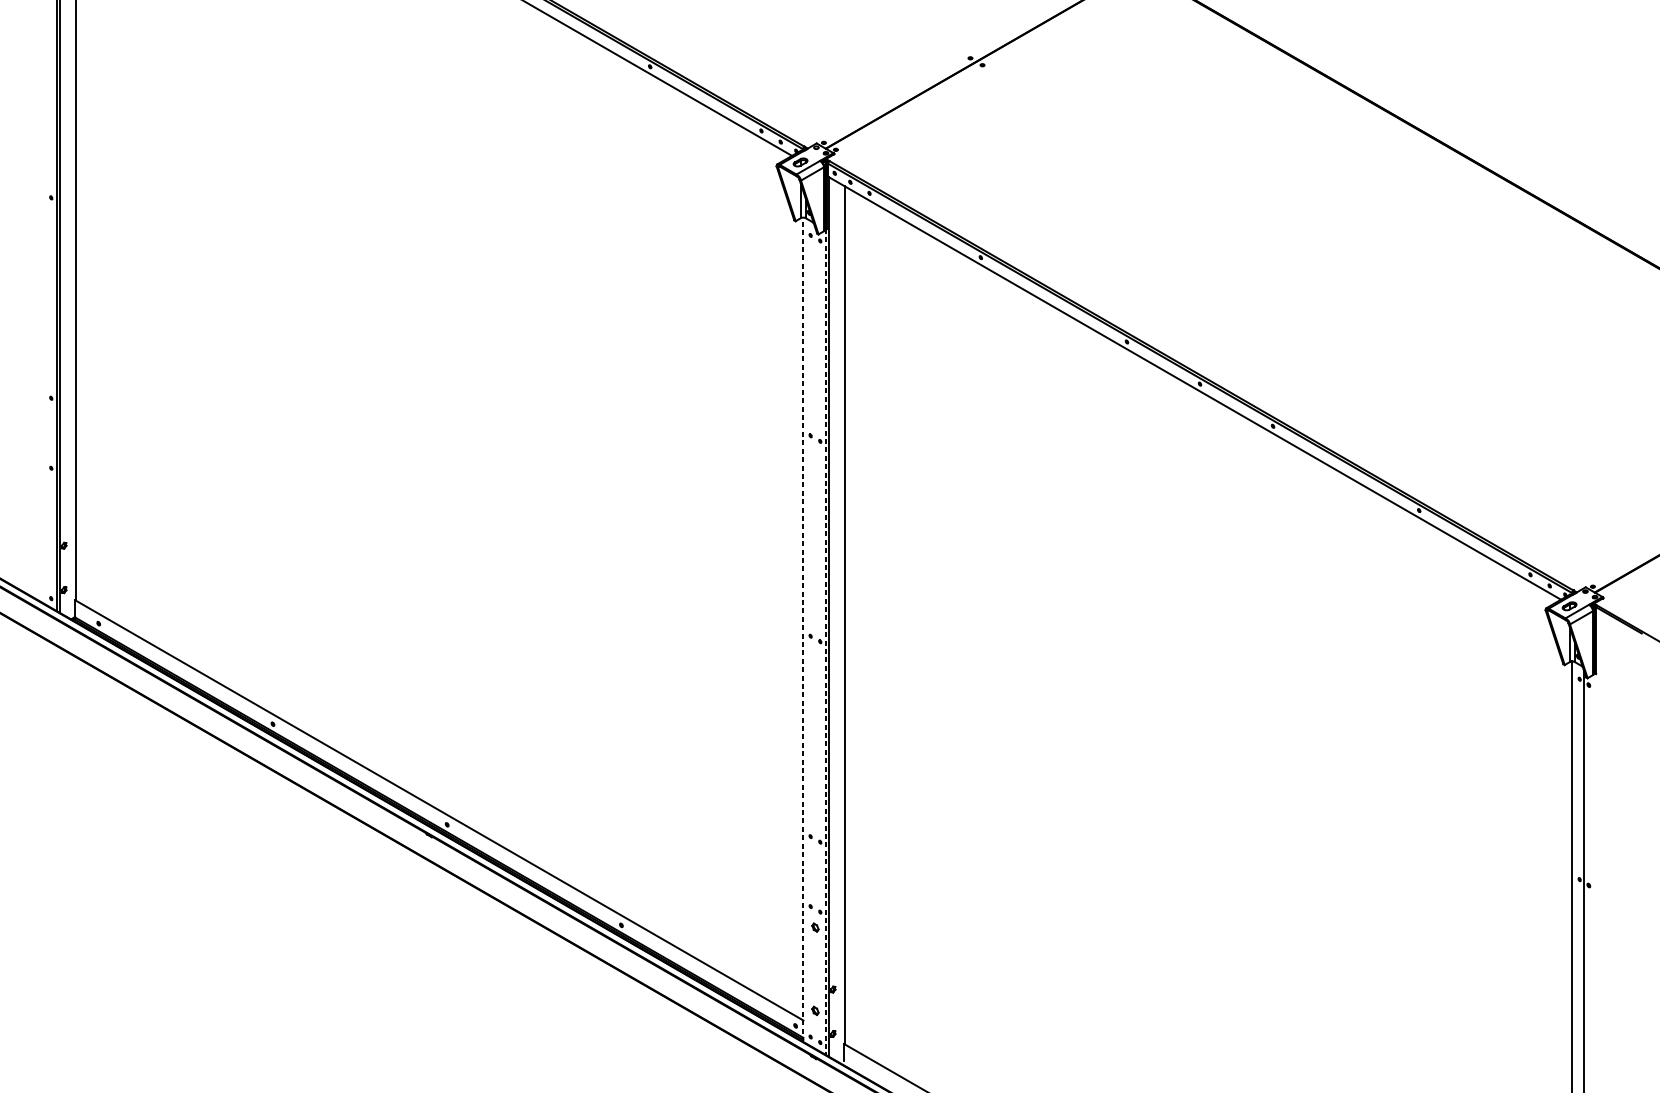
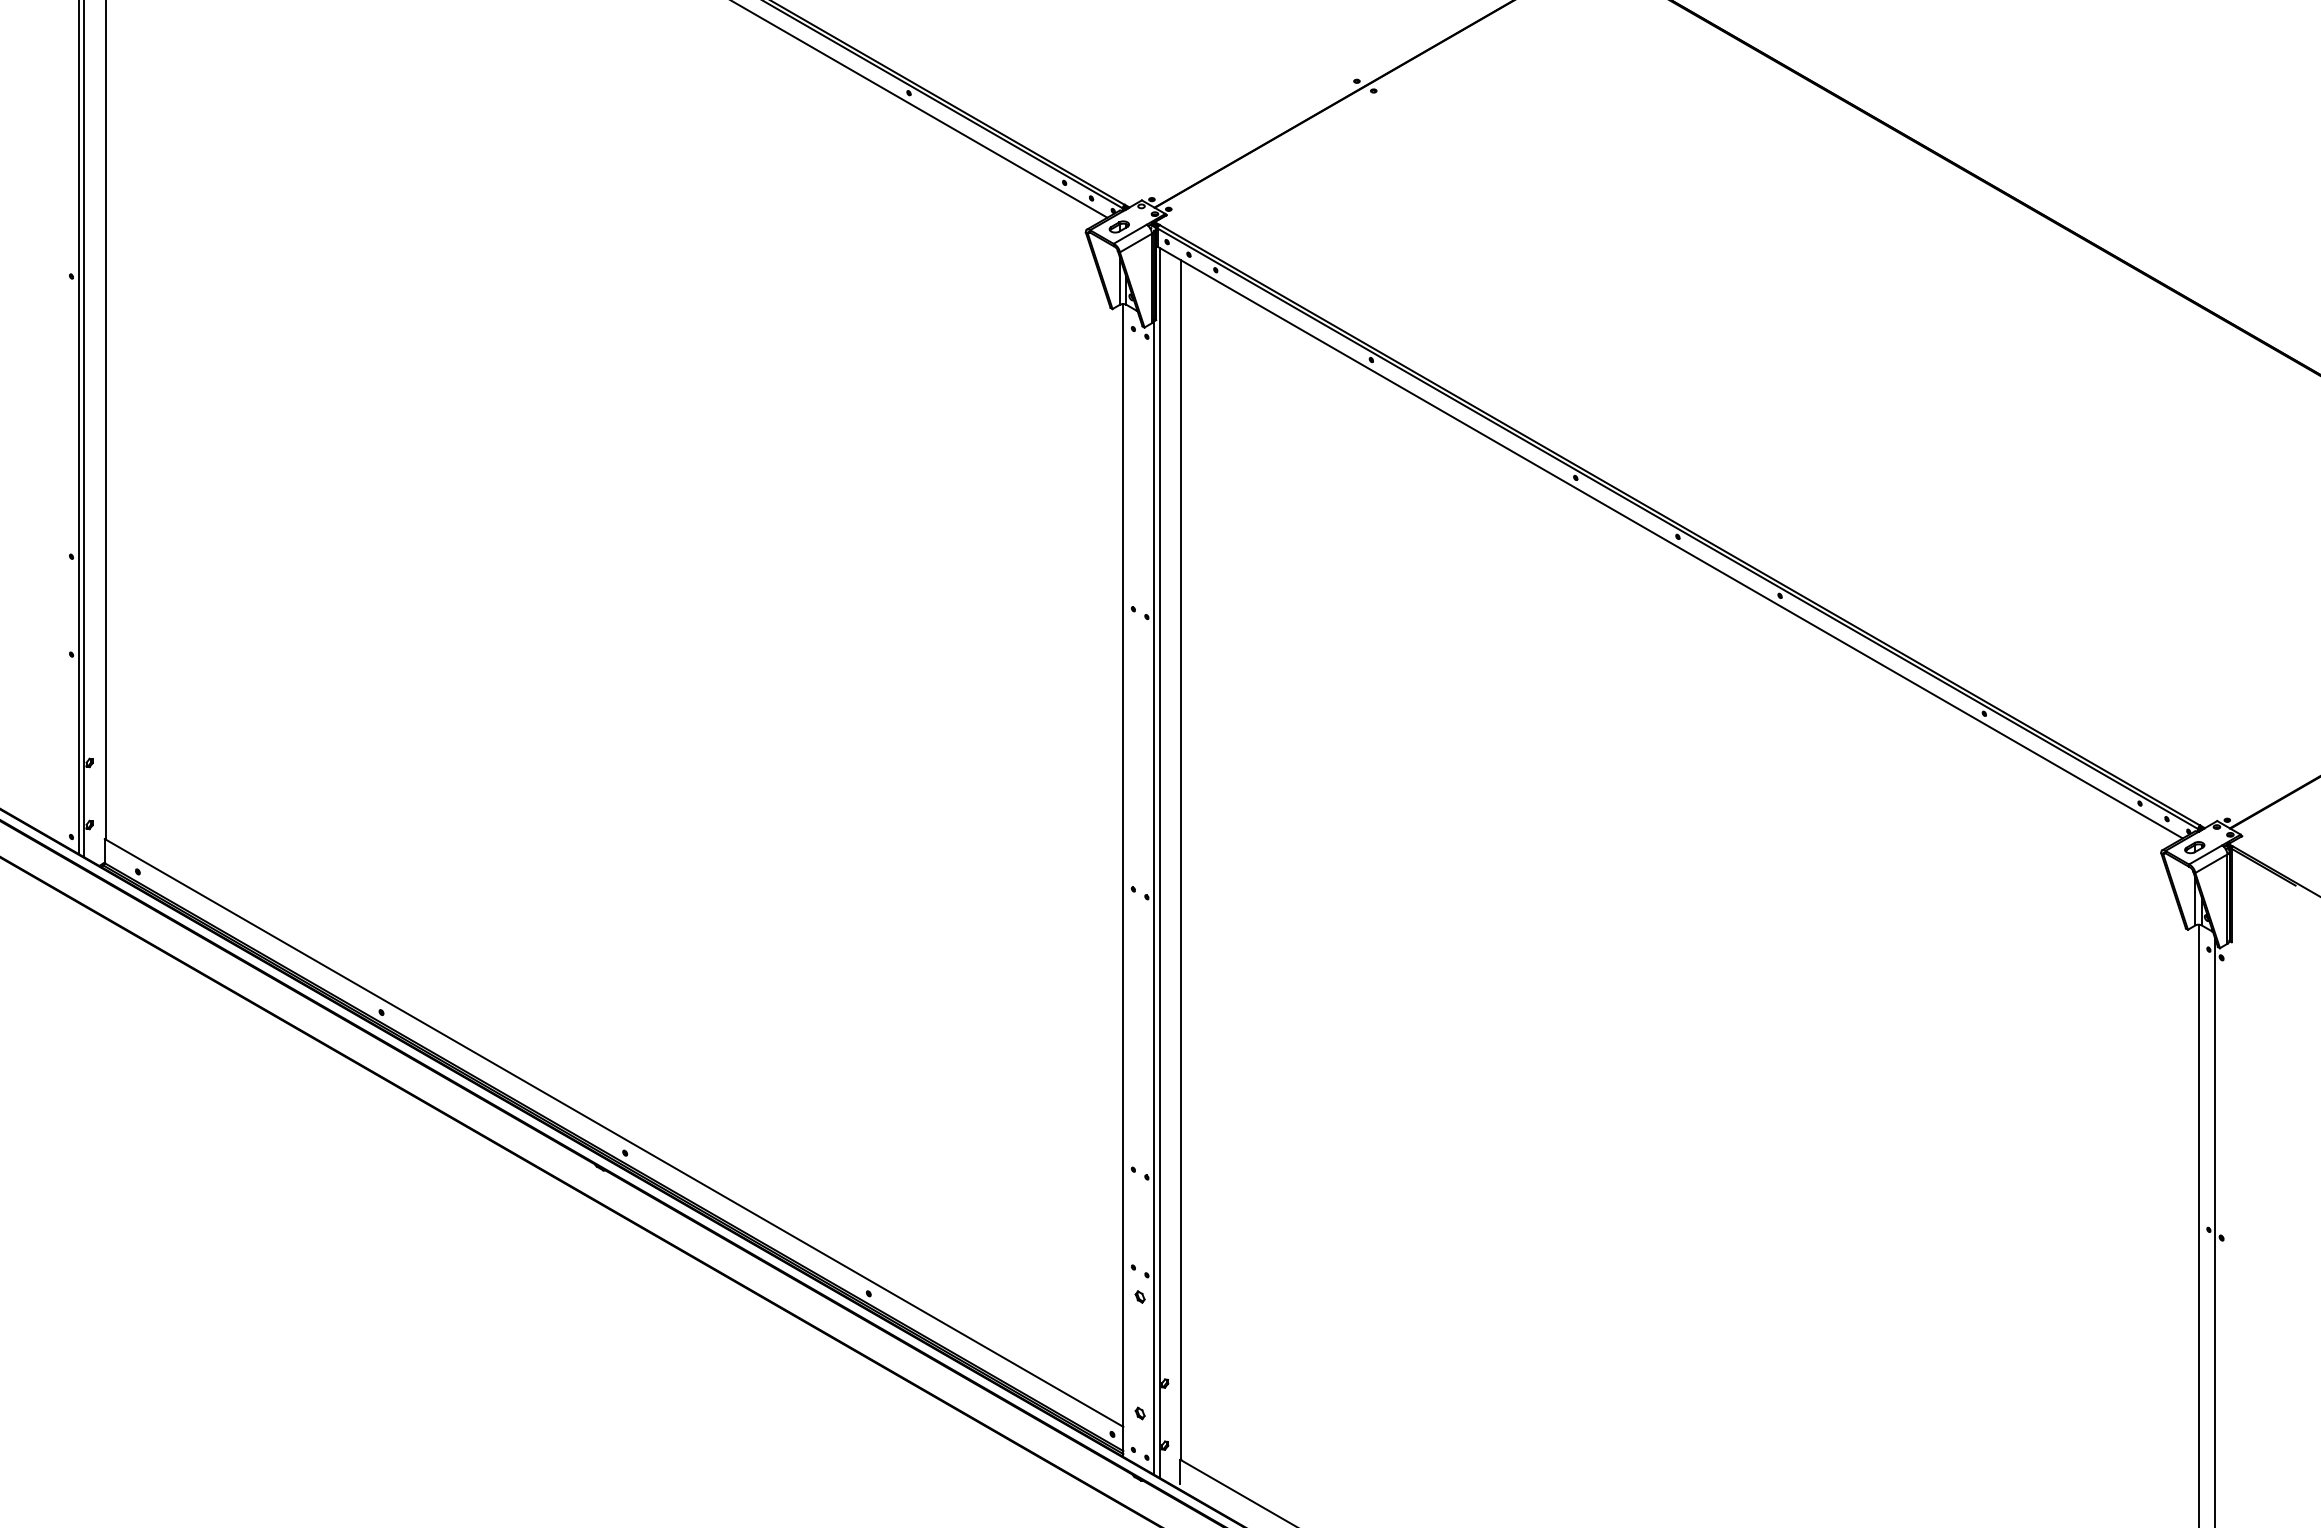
line: (803, 629) -> (1123, 879), dashed -> solid
line: (825, 641) -> (1154, 897), dashed -> solid

